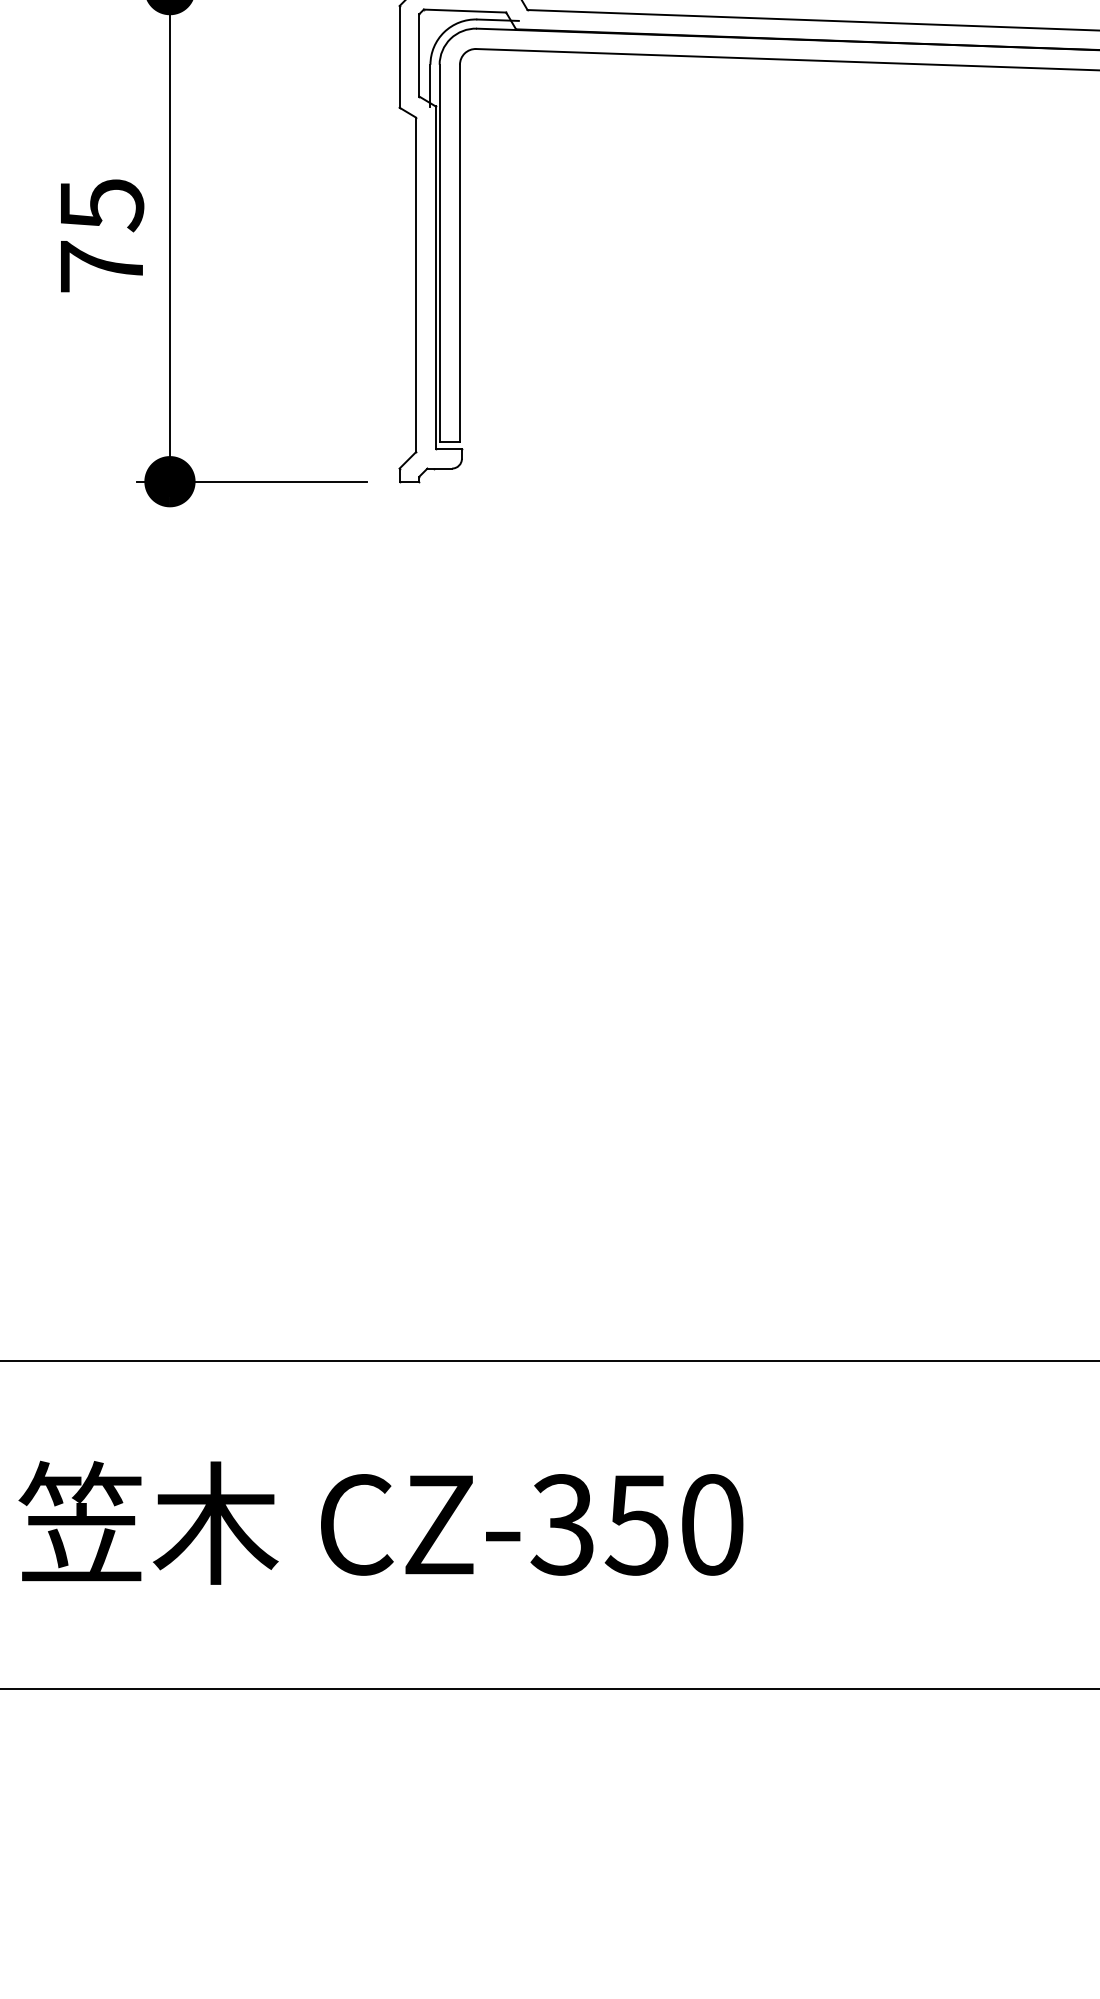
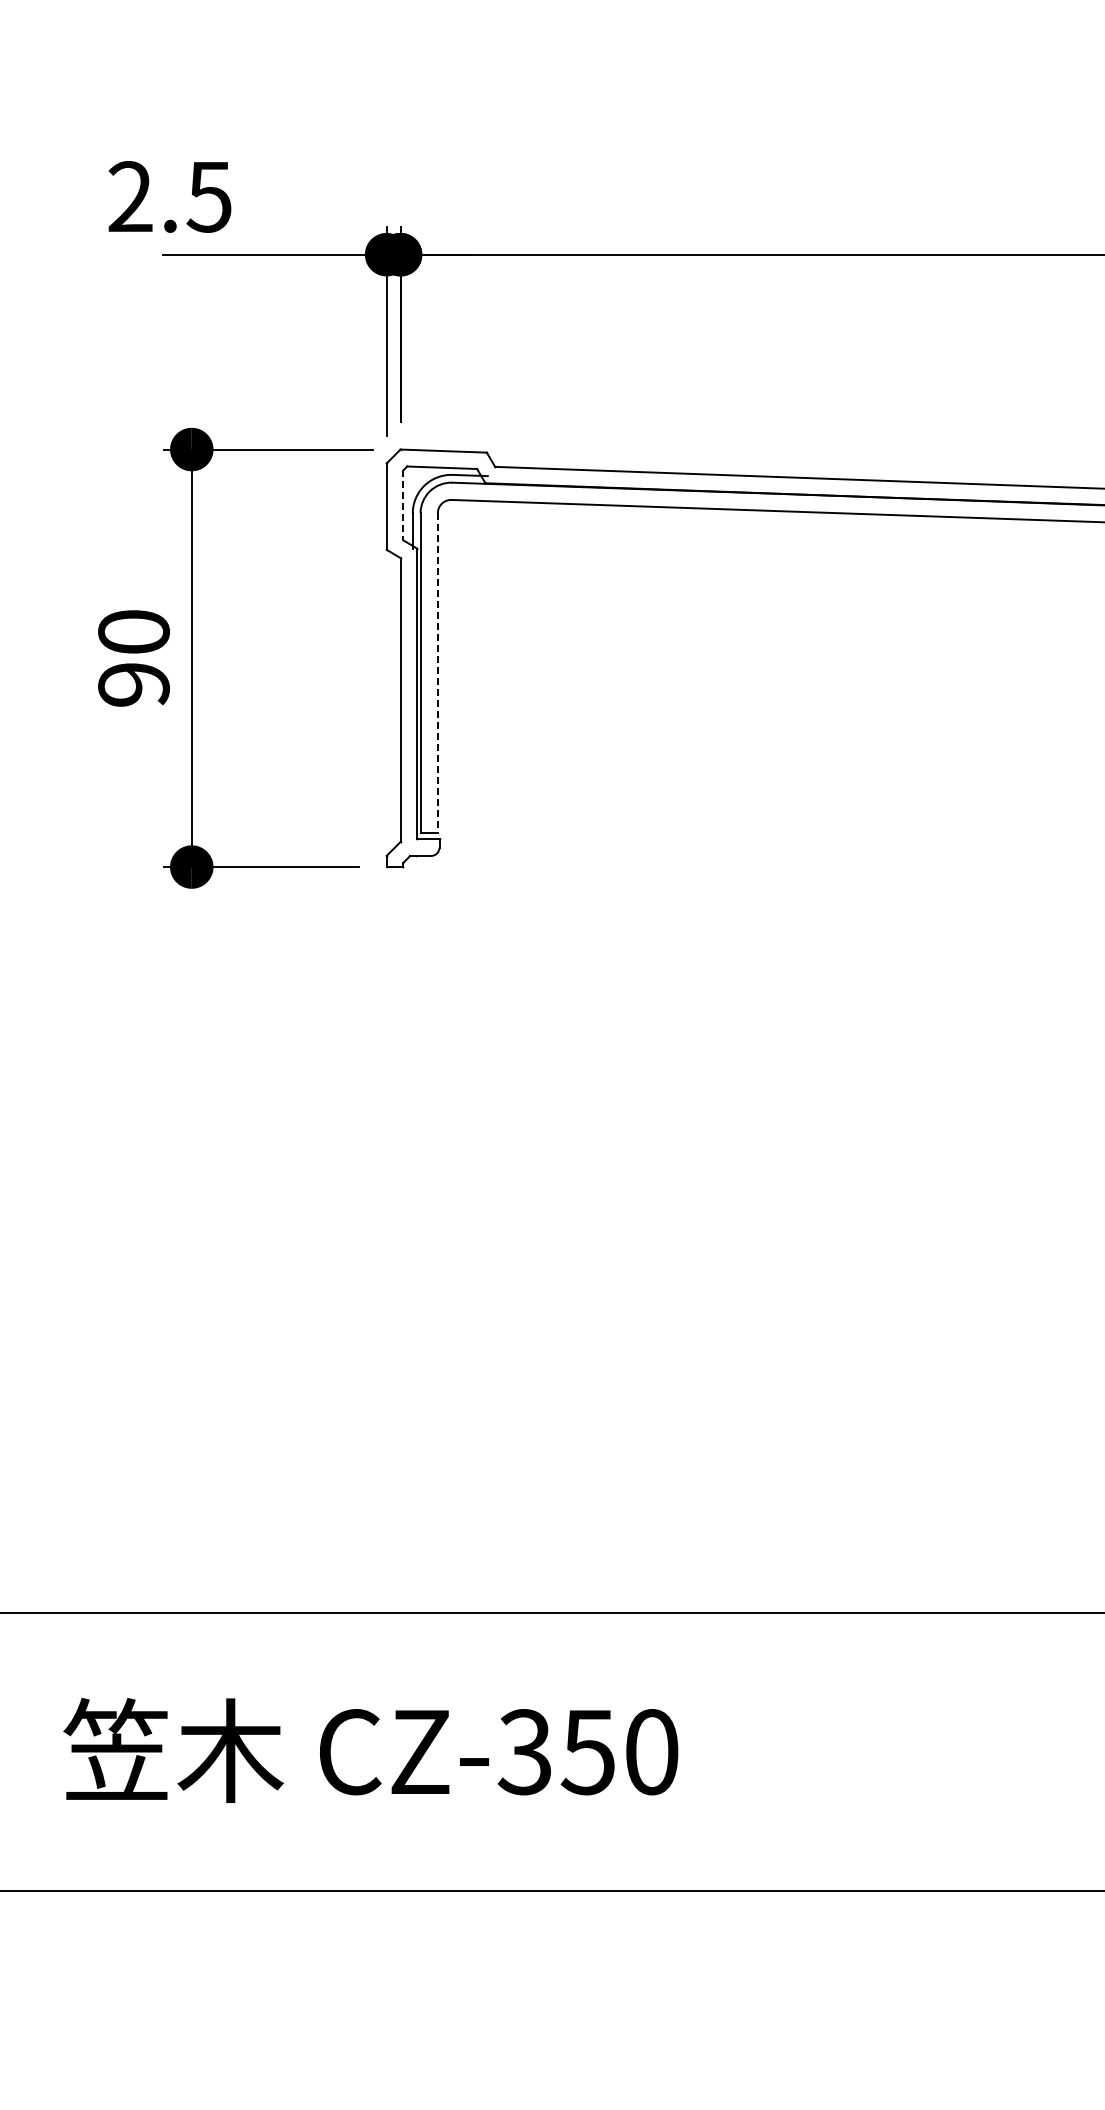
line: (419, 55) -> (403, 505), solid -> dashed
text: (101, 235) -> (133, 658), 75 -> 90
line: (459, 253) -> (437, 673), solid -> dashed

